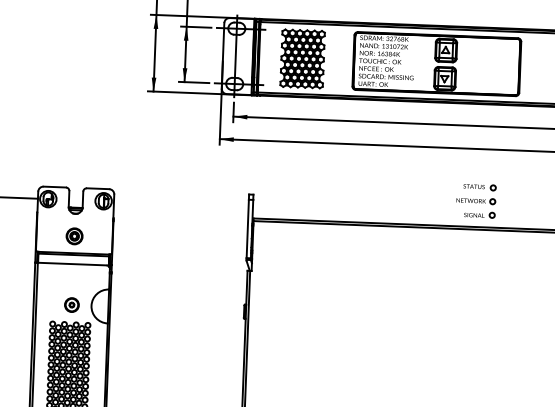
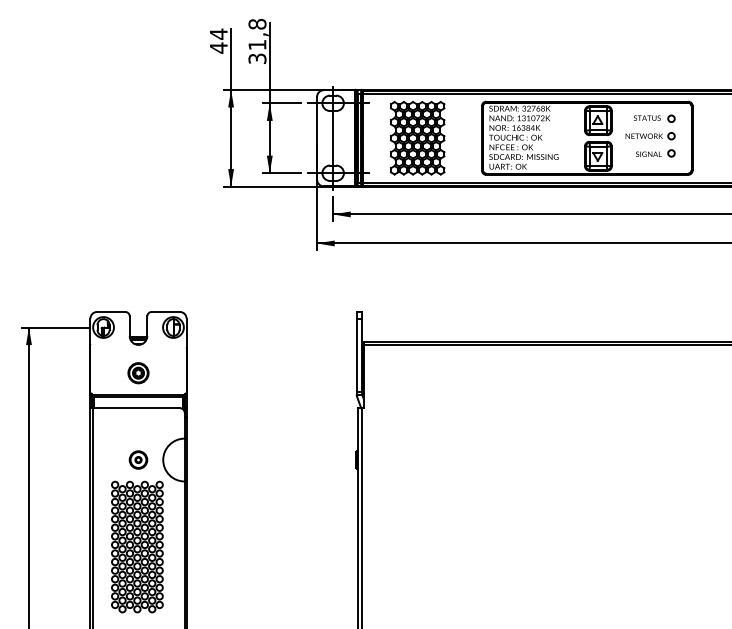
part: (476, 200) -> (650, 135), moved

